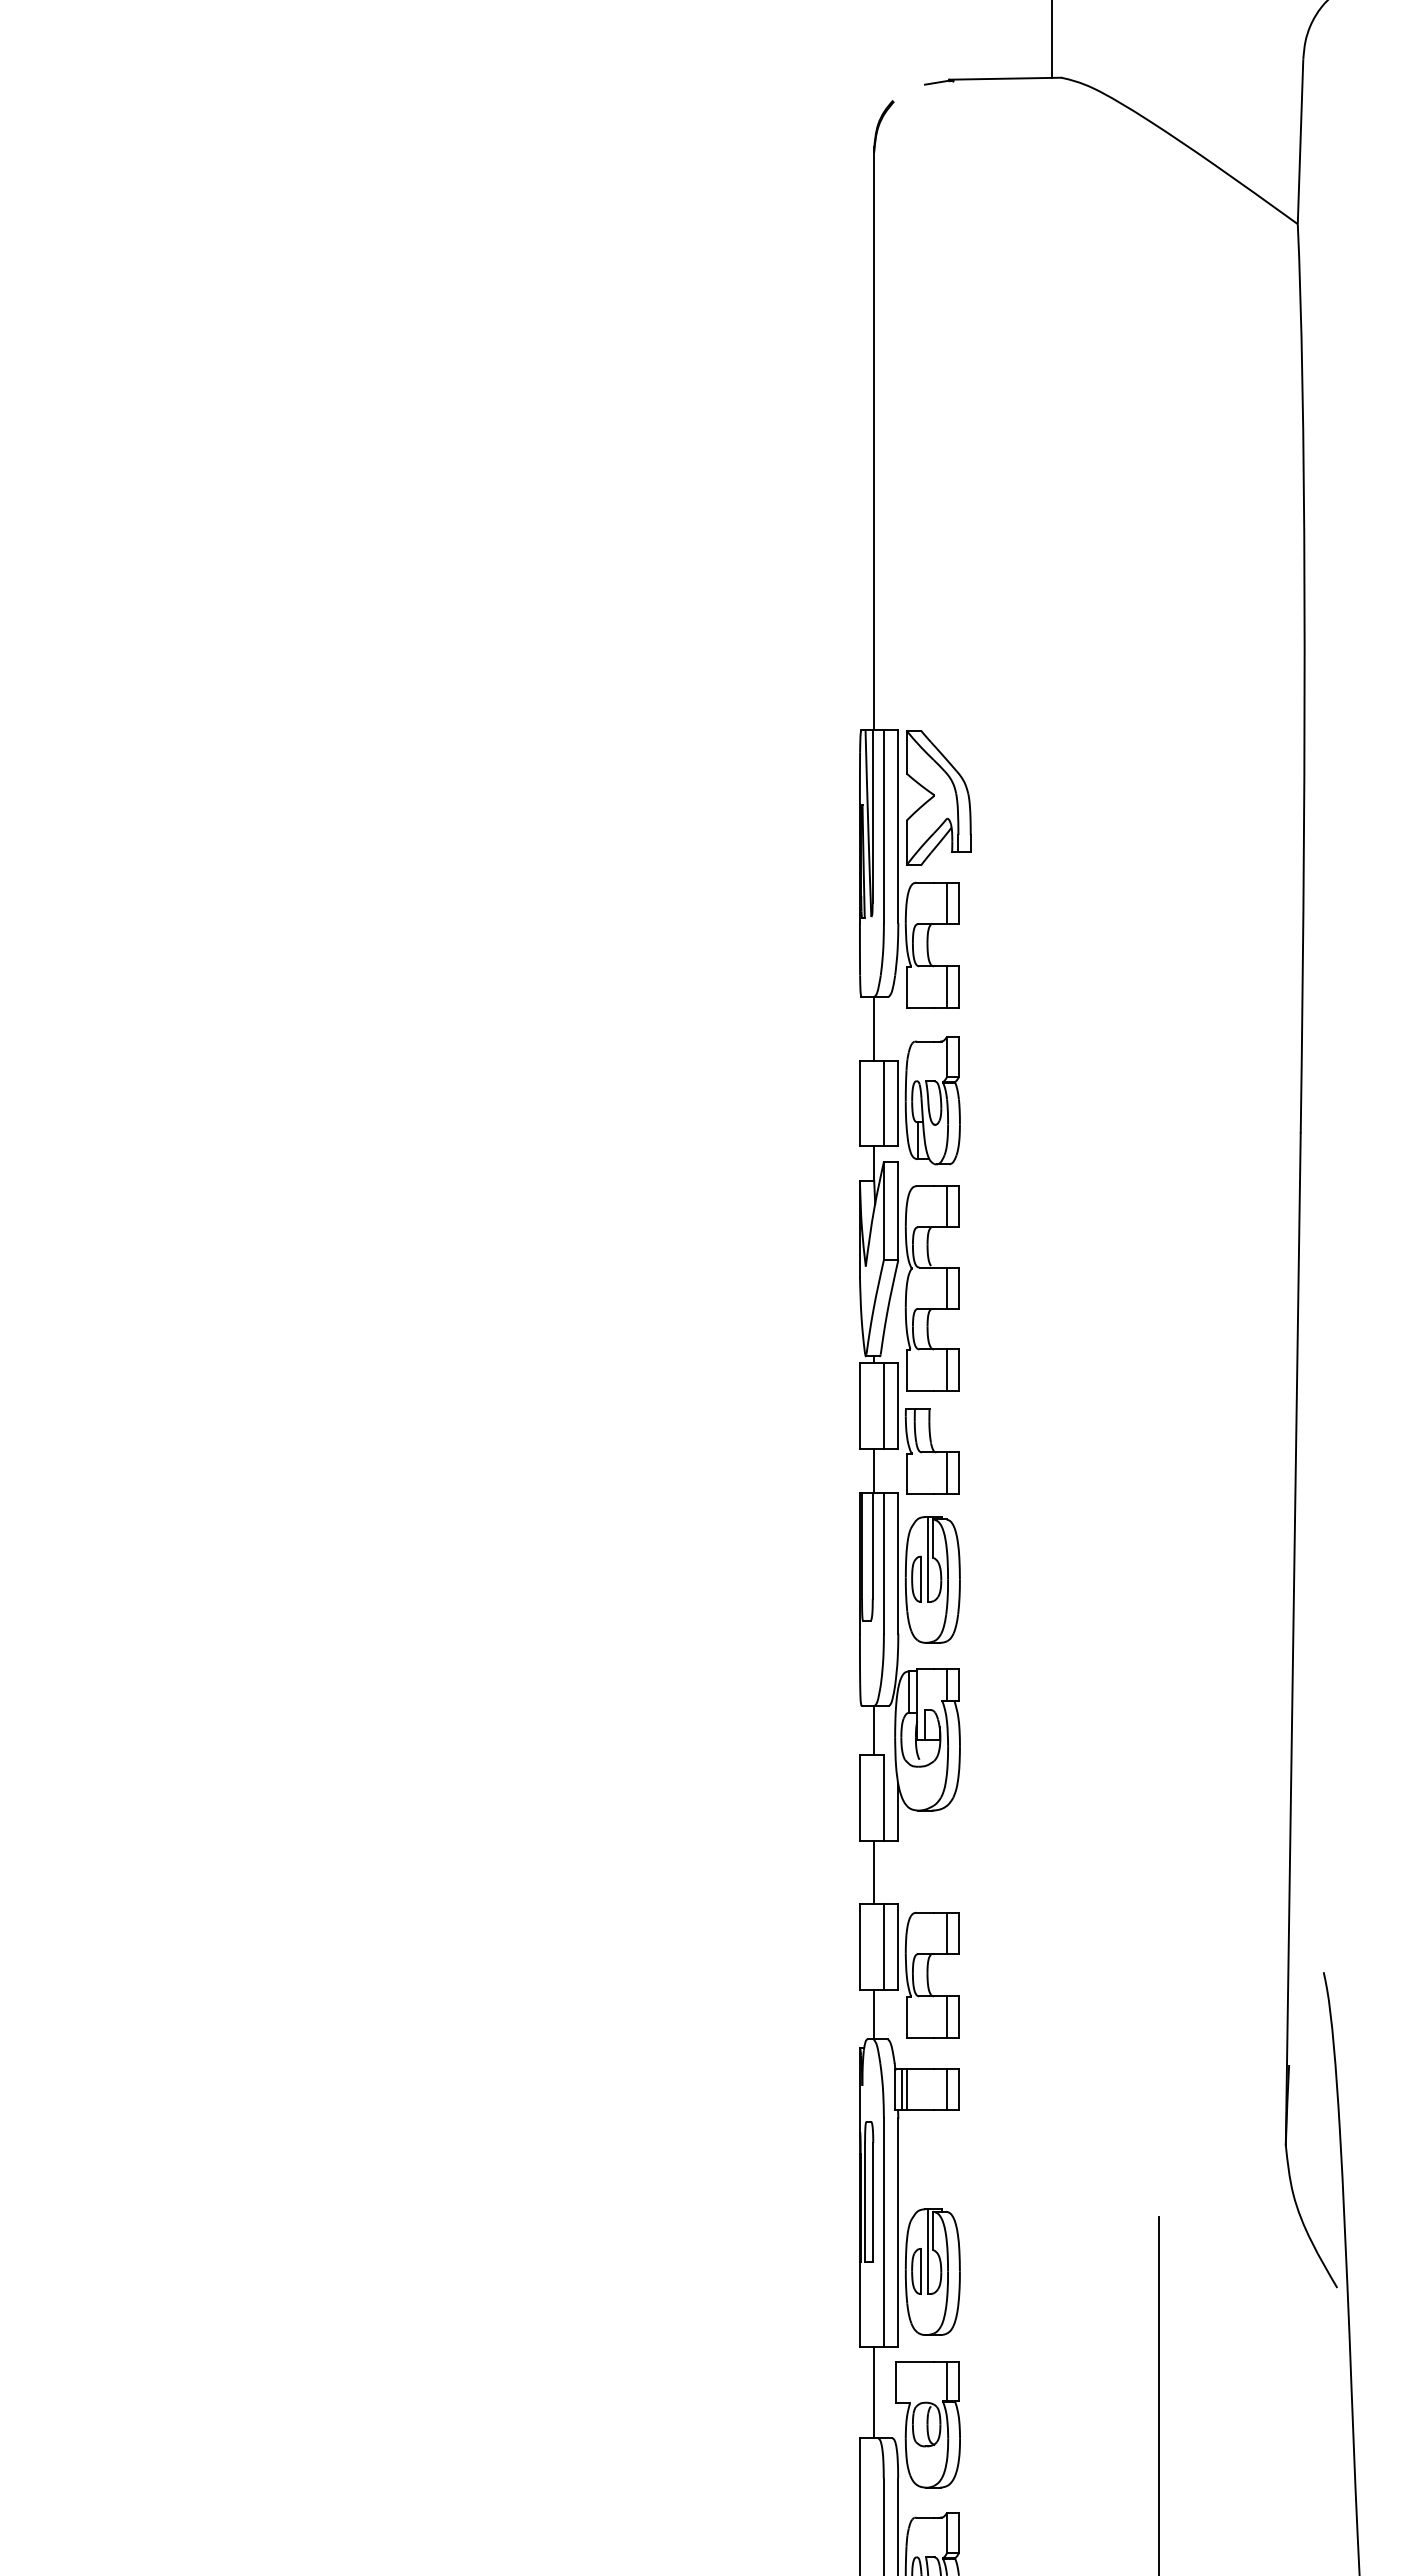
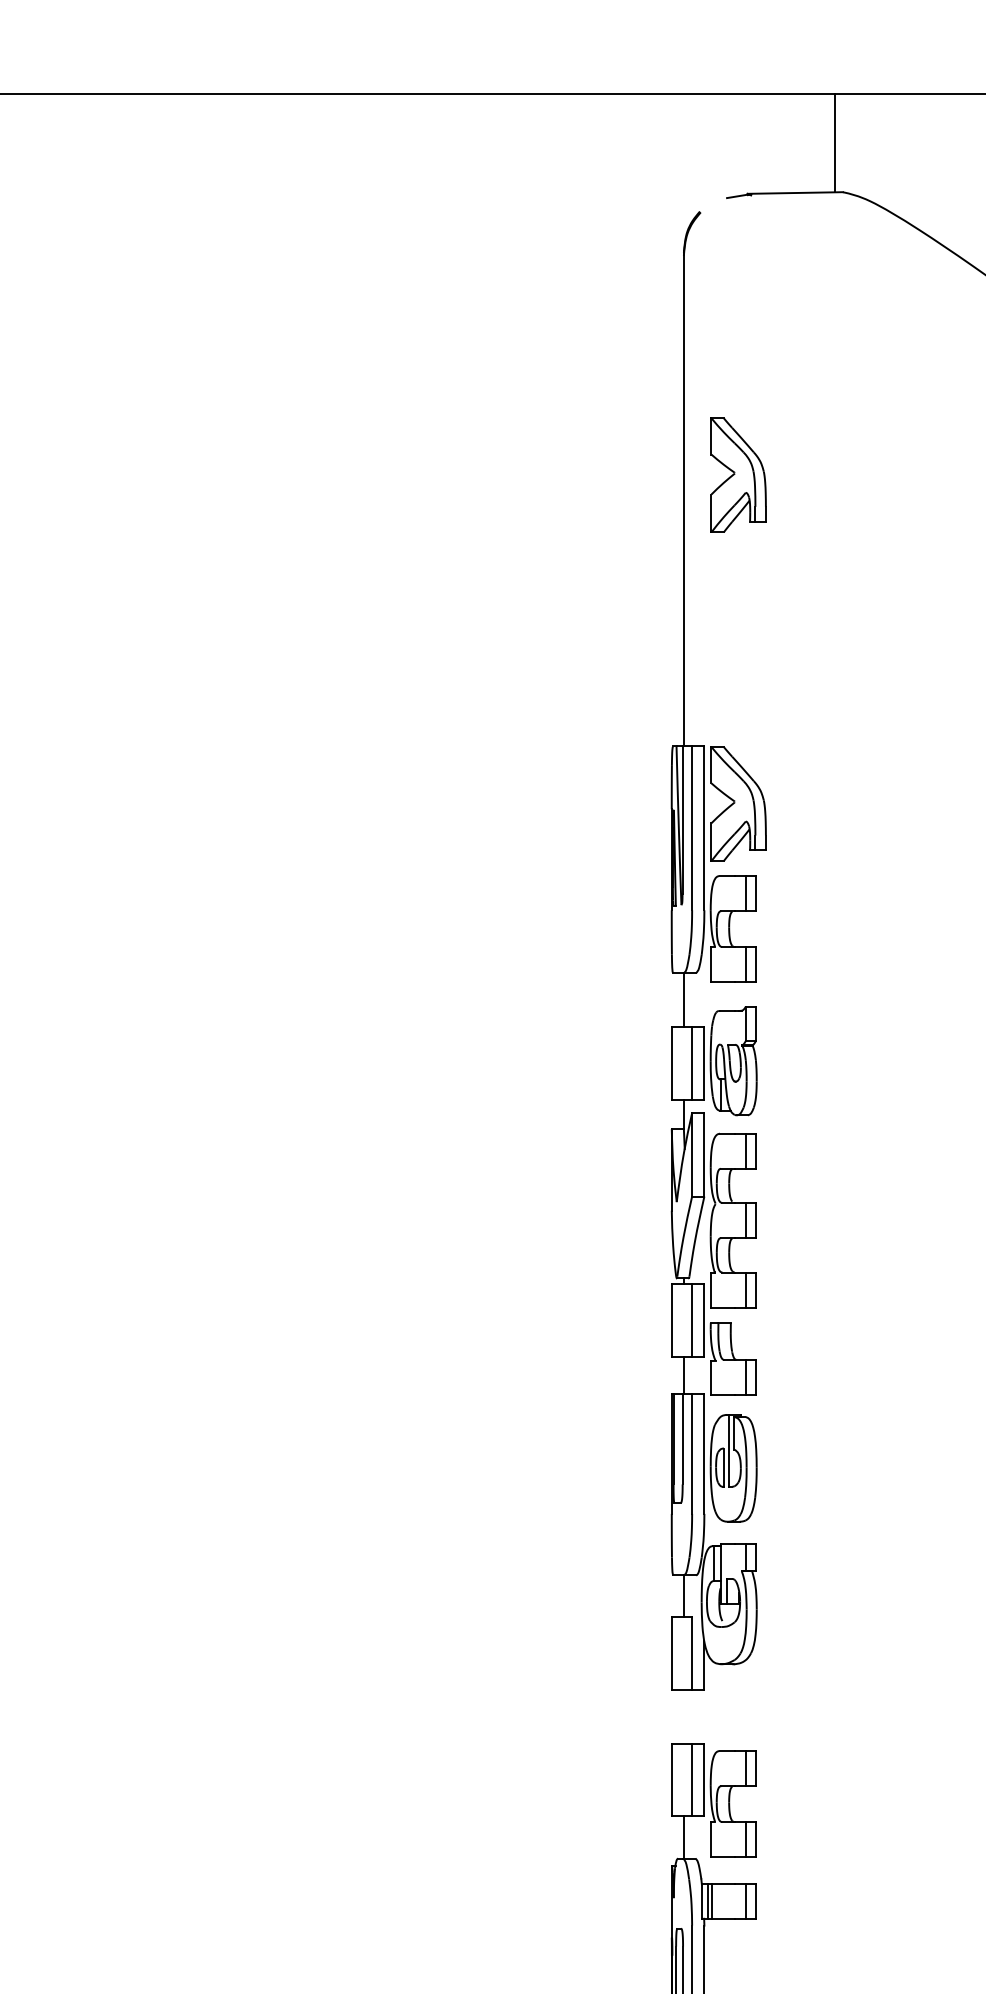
part: (938, 410) -> (738, 474), added
line: (874, 1872) -> (684, 1716), removed

